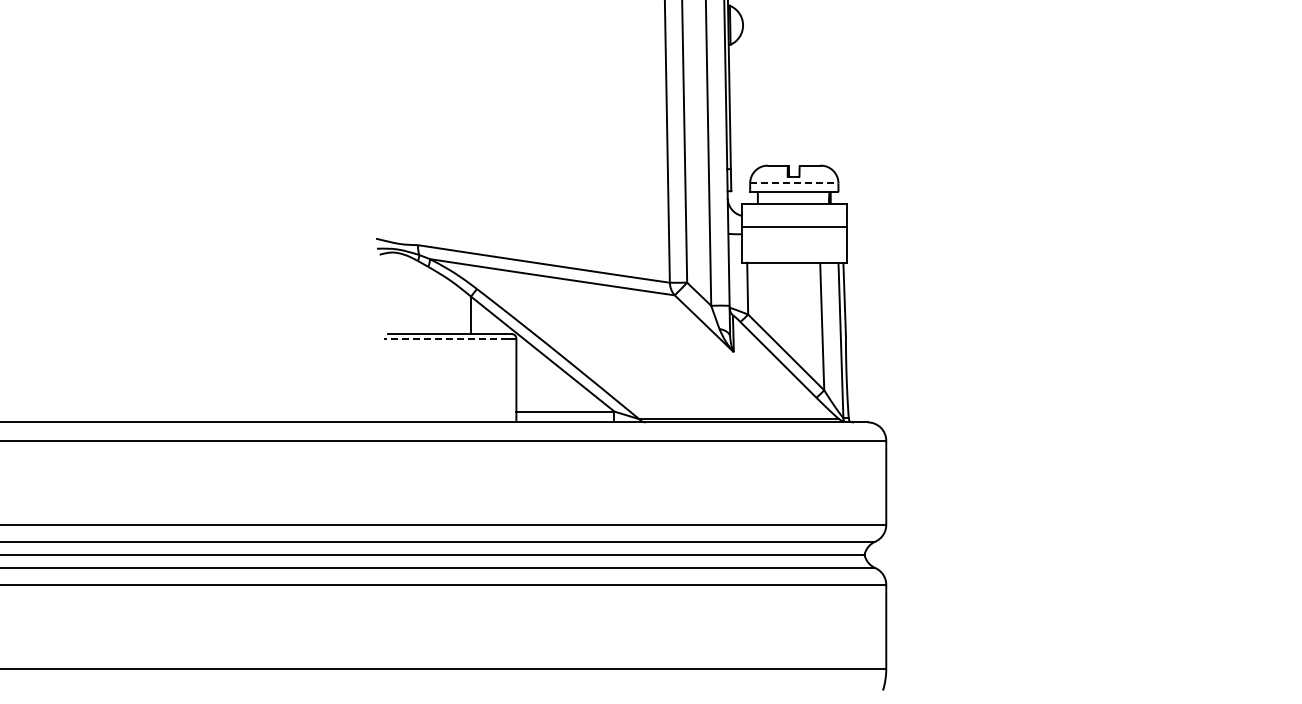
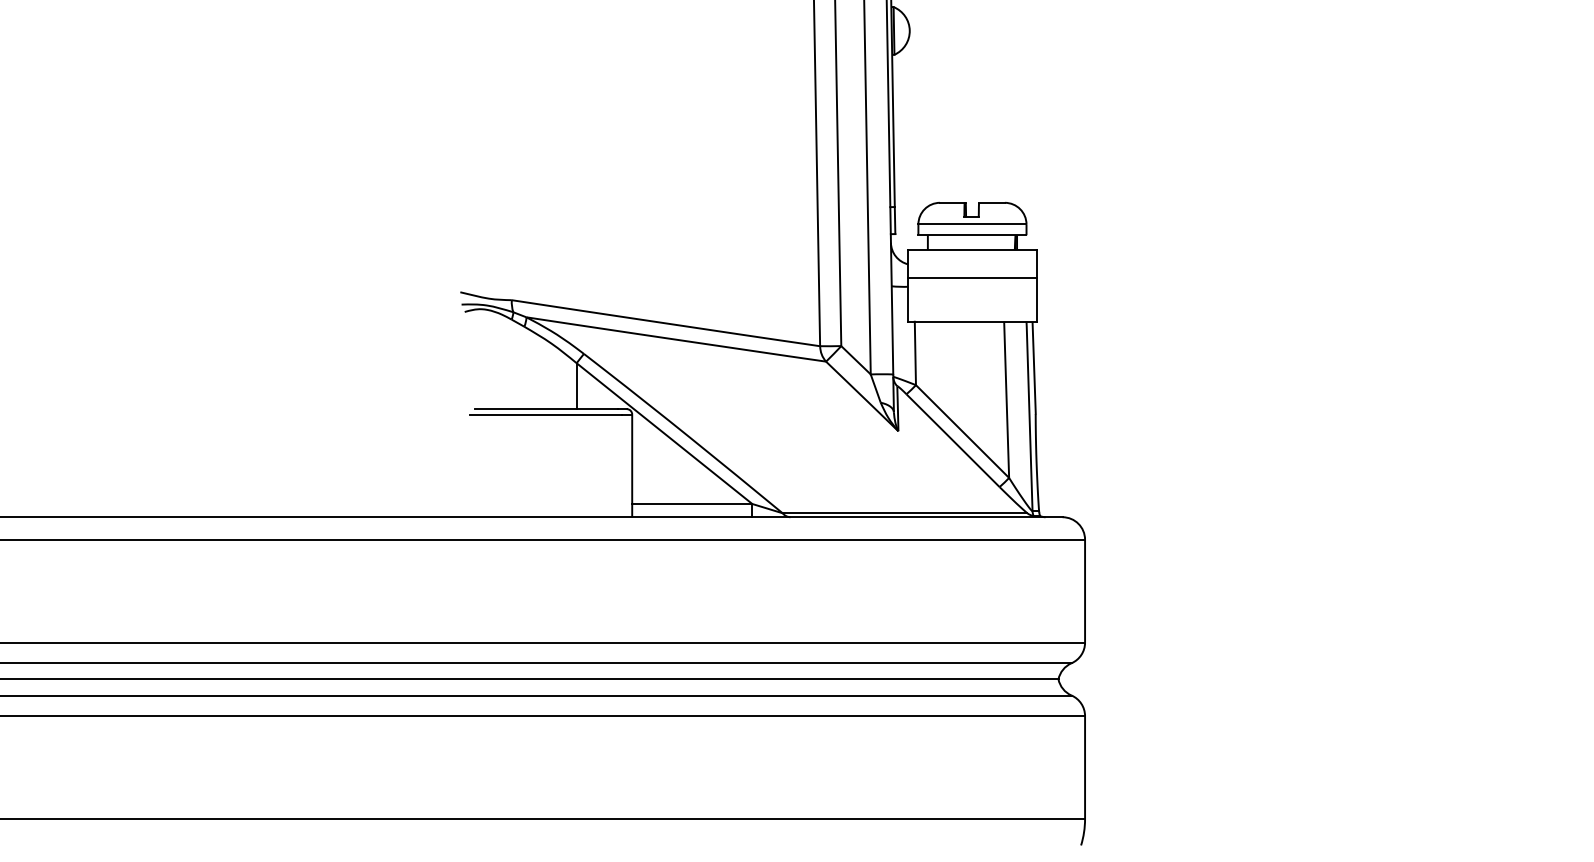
line: (794, 183) -> (972, 224), dashed -> solid
line: (445, 338) -> (545, 414), dashed -> solid

